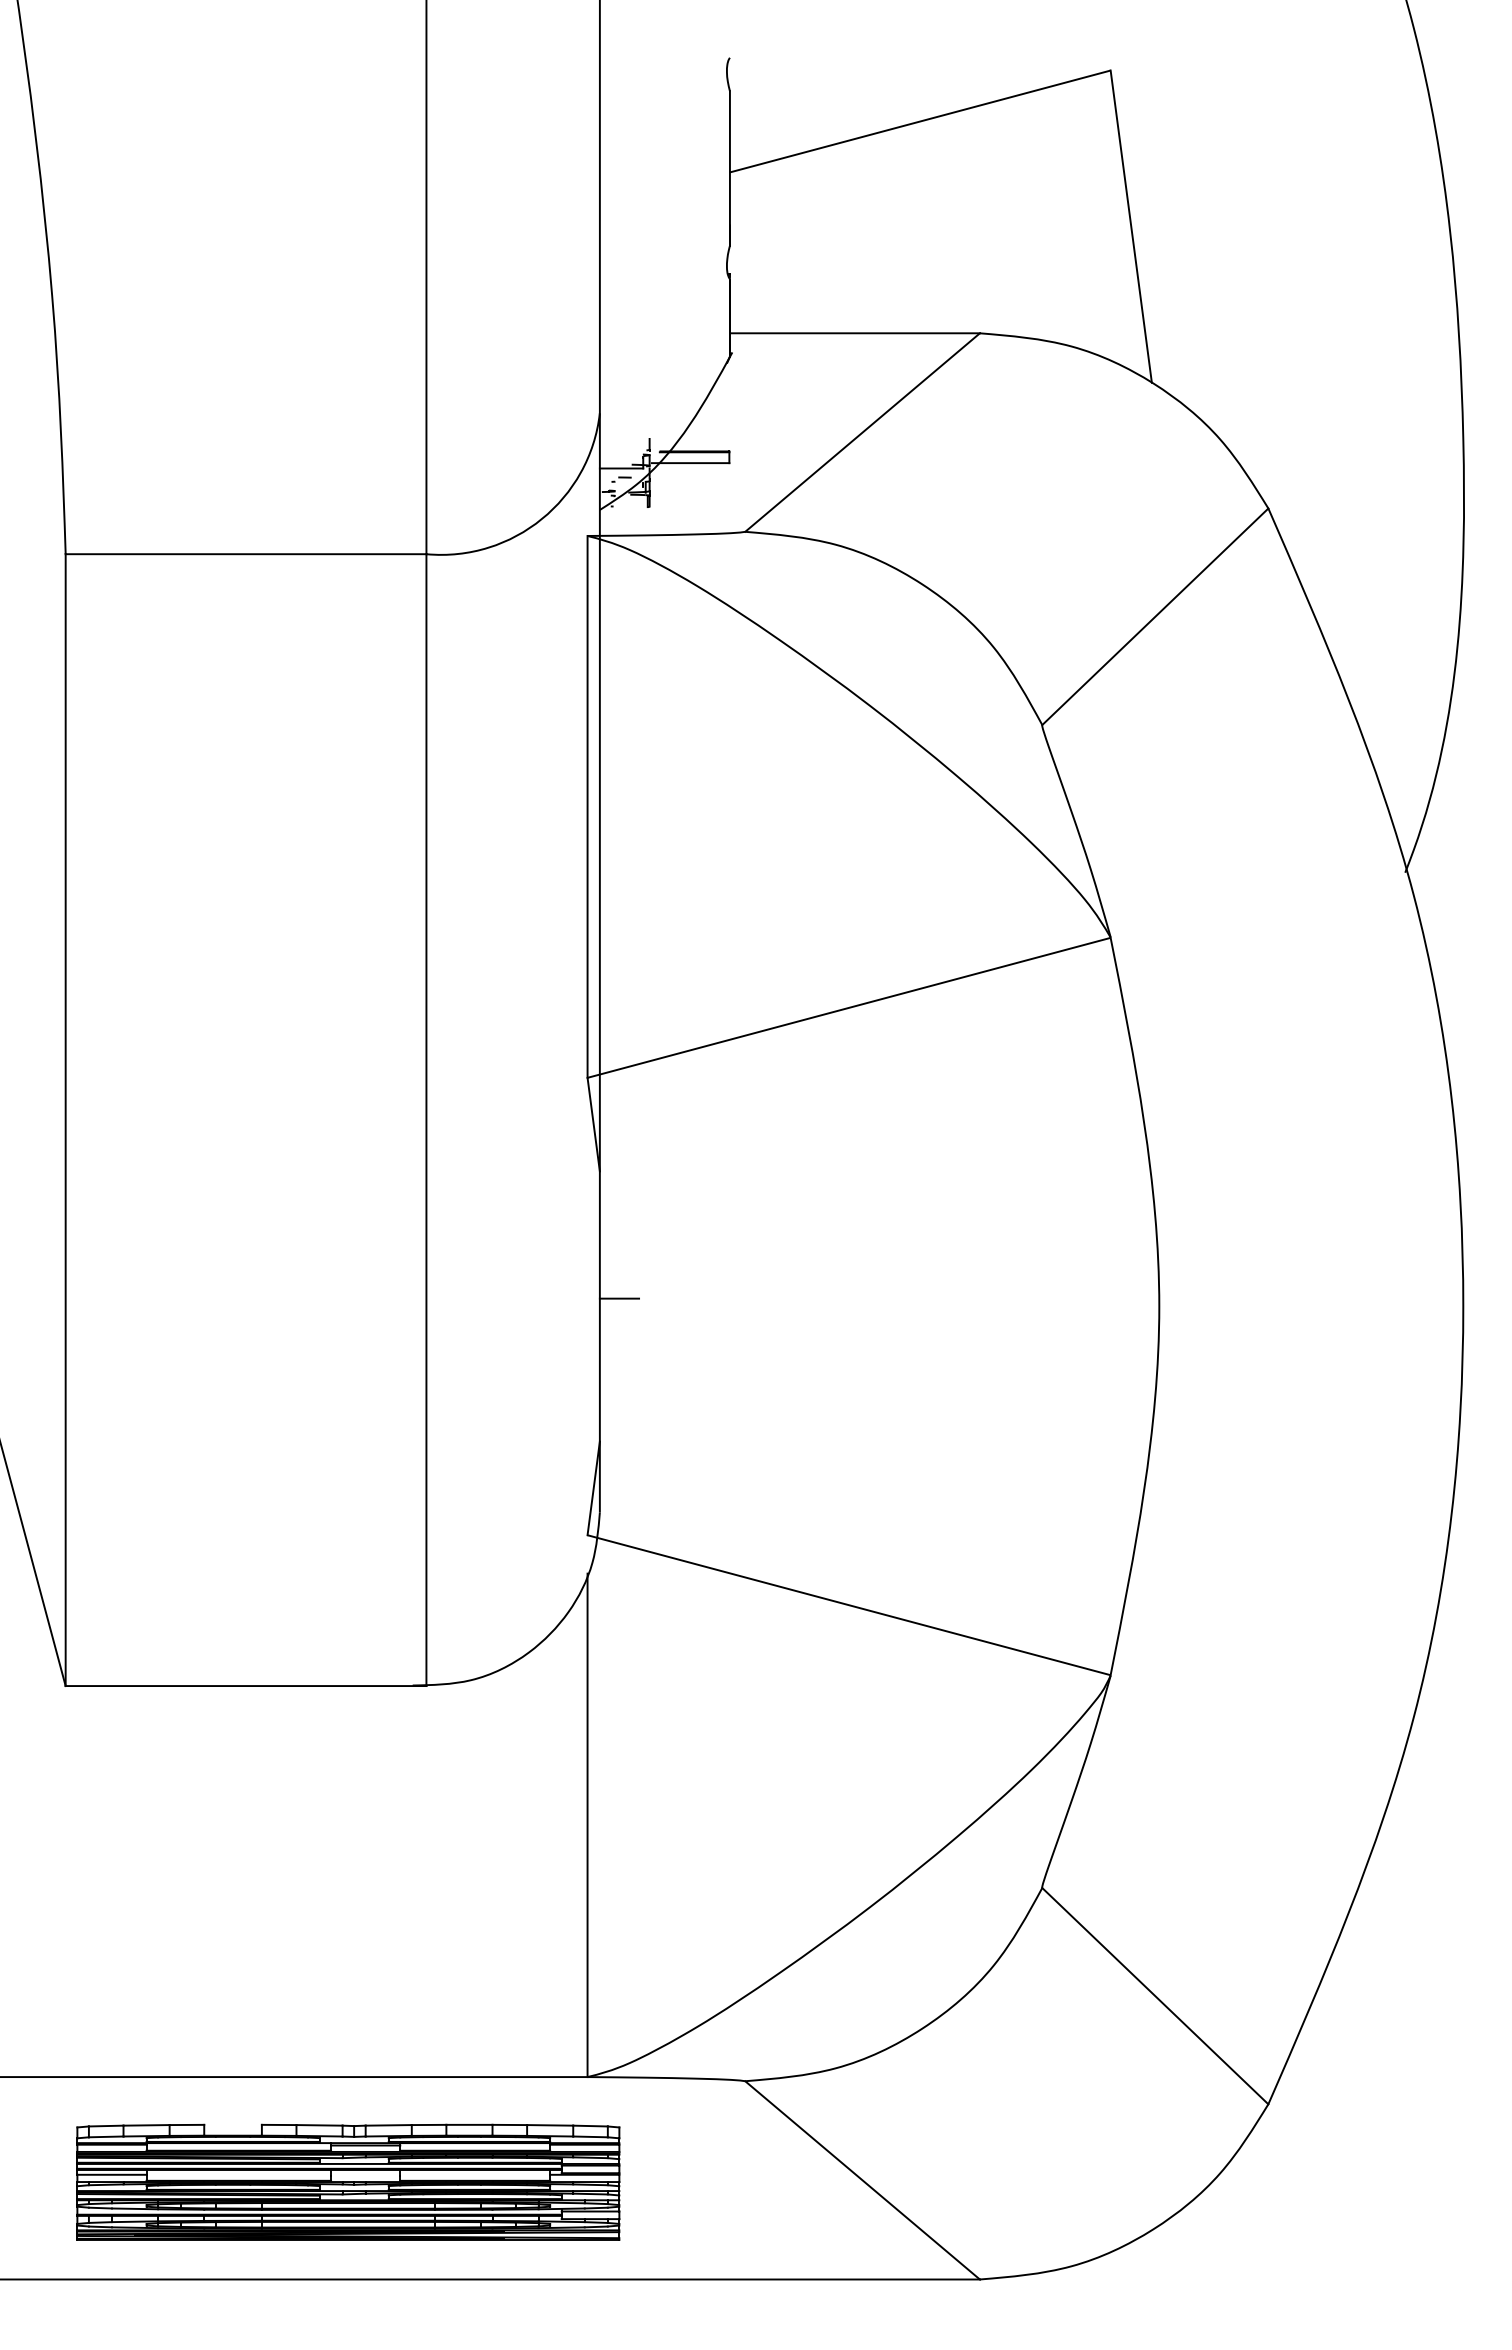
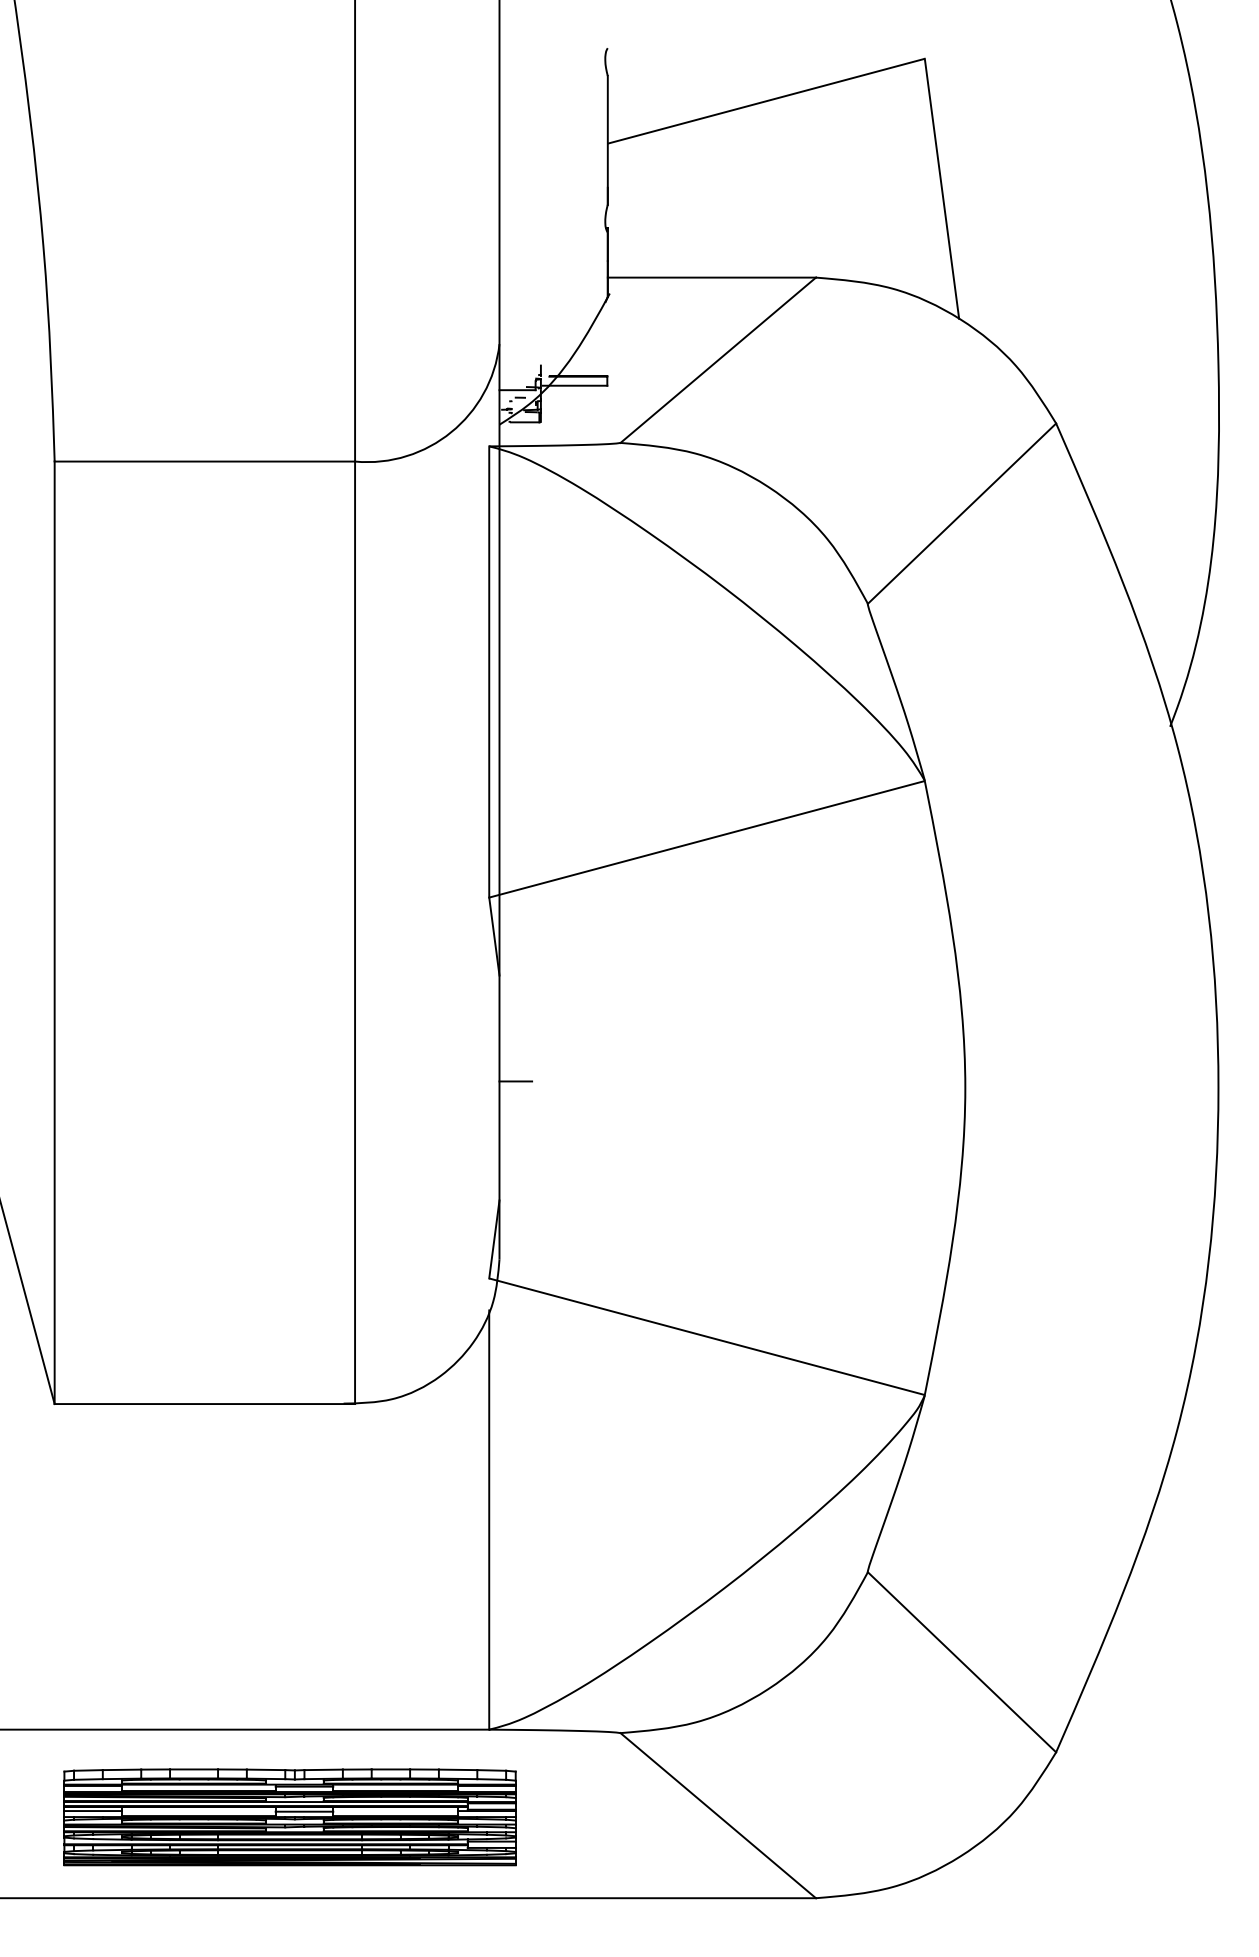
line: (630, 507) -> (524, 422), added
line: (232, 2124) -> (193, 1769), added
line: (365, 2175) -> (304, 1811), added

